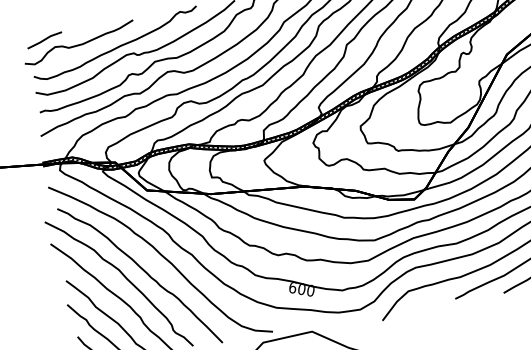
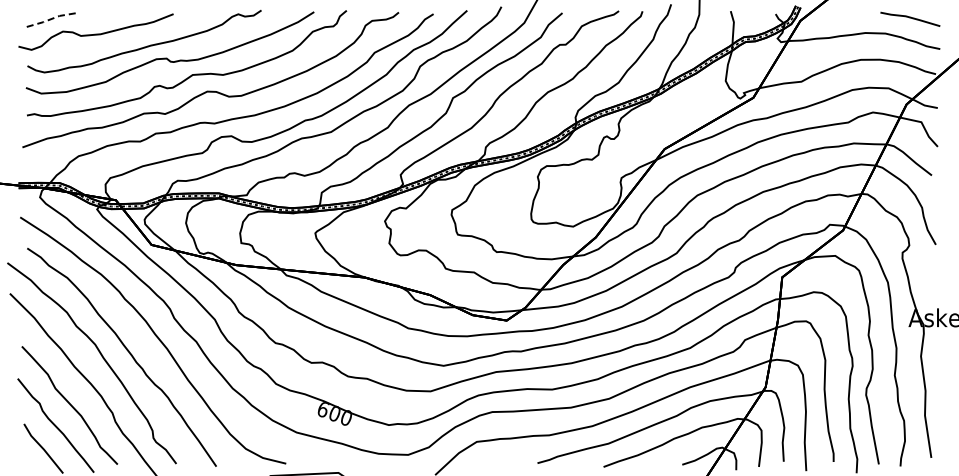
line: (44, 39) -> (50, 19), solid -> dashed

